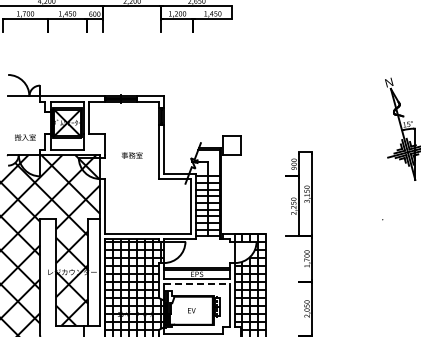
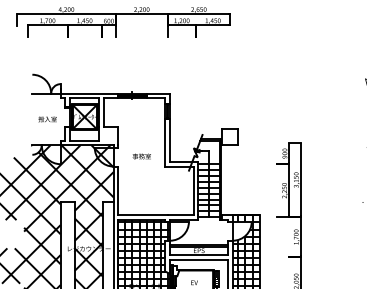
text: (25, 137) -> (47, 119), moved
text: (131, 155) -> (141, 156), moved
line: (197, 284) -> (199, 259), dashed -> solid

